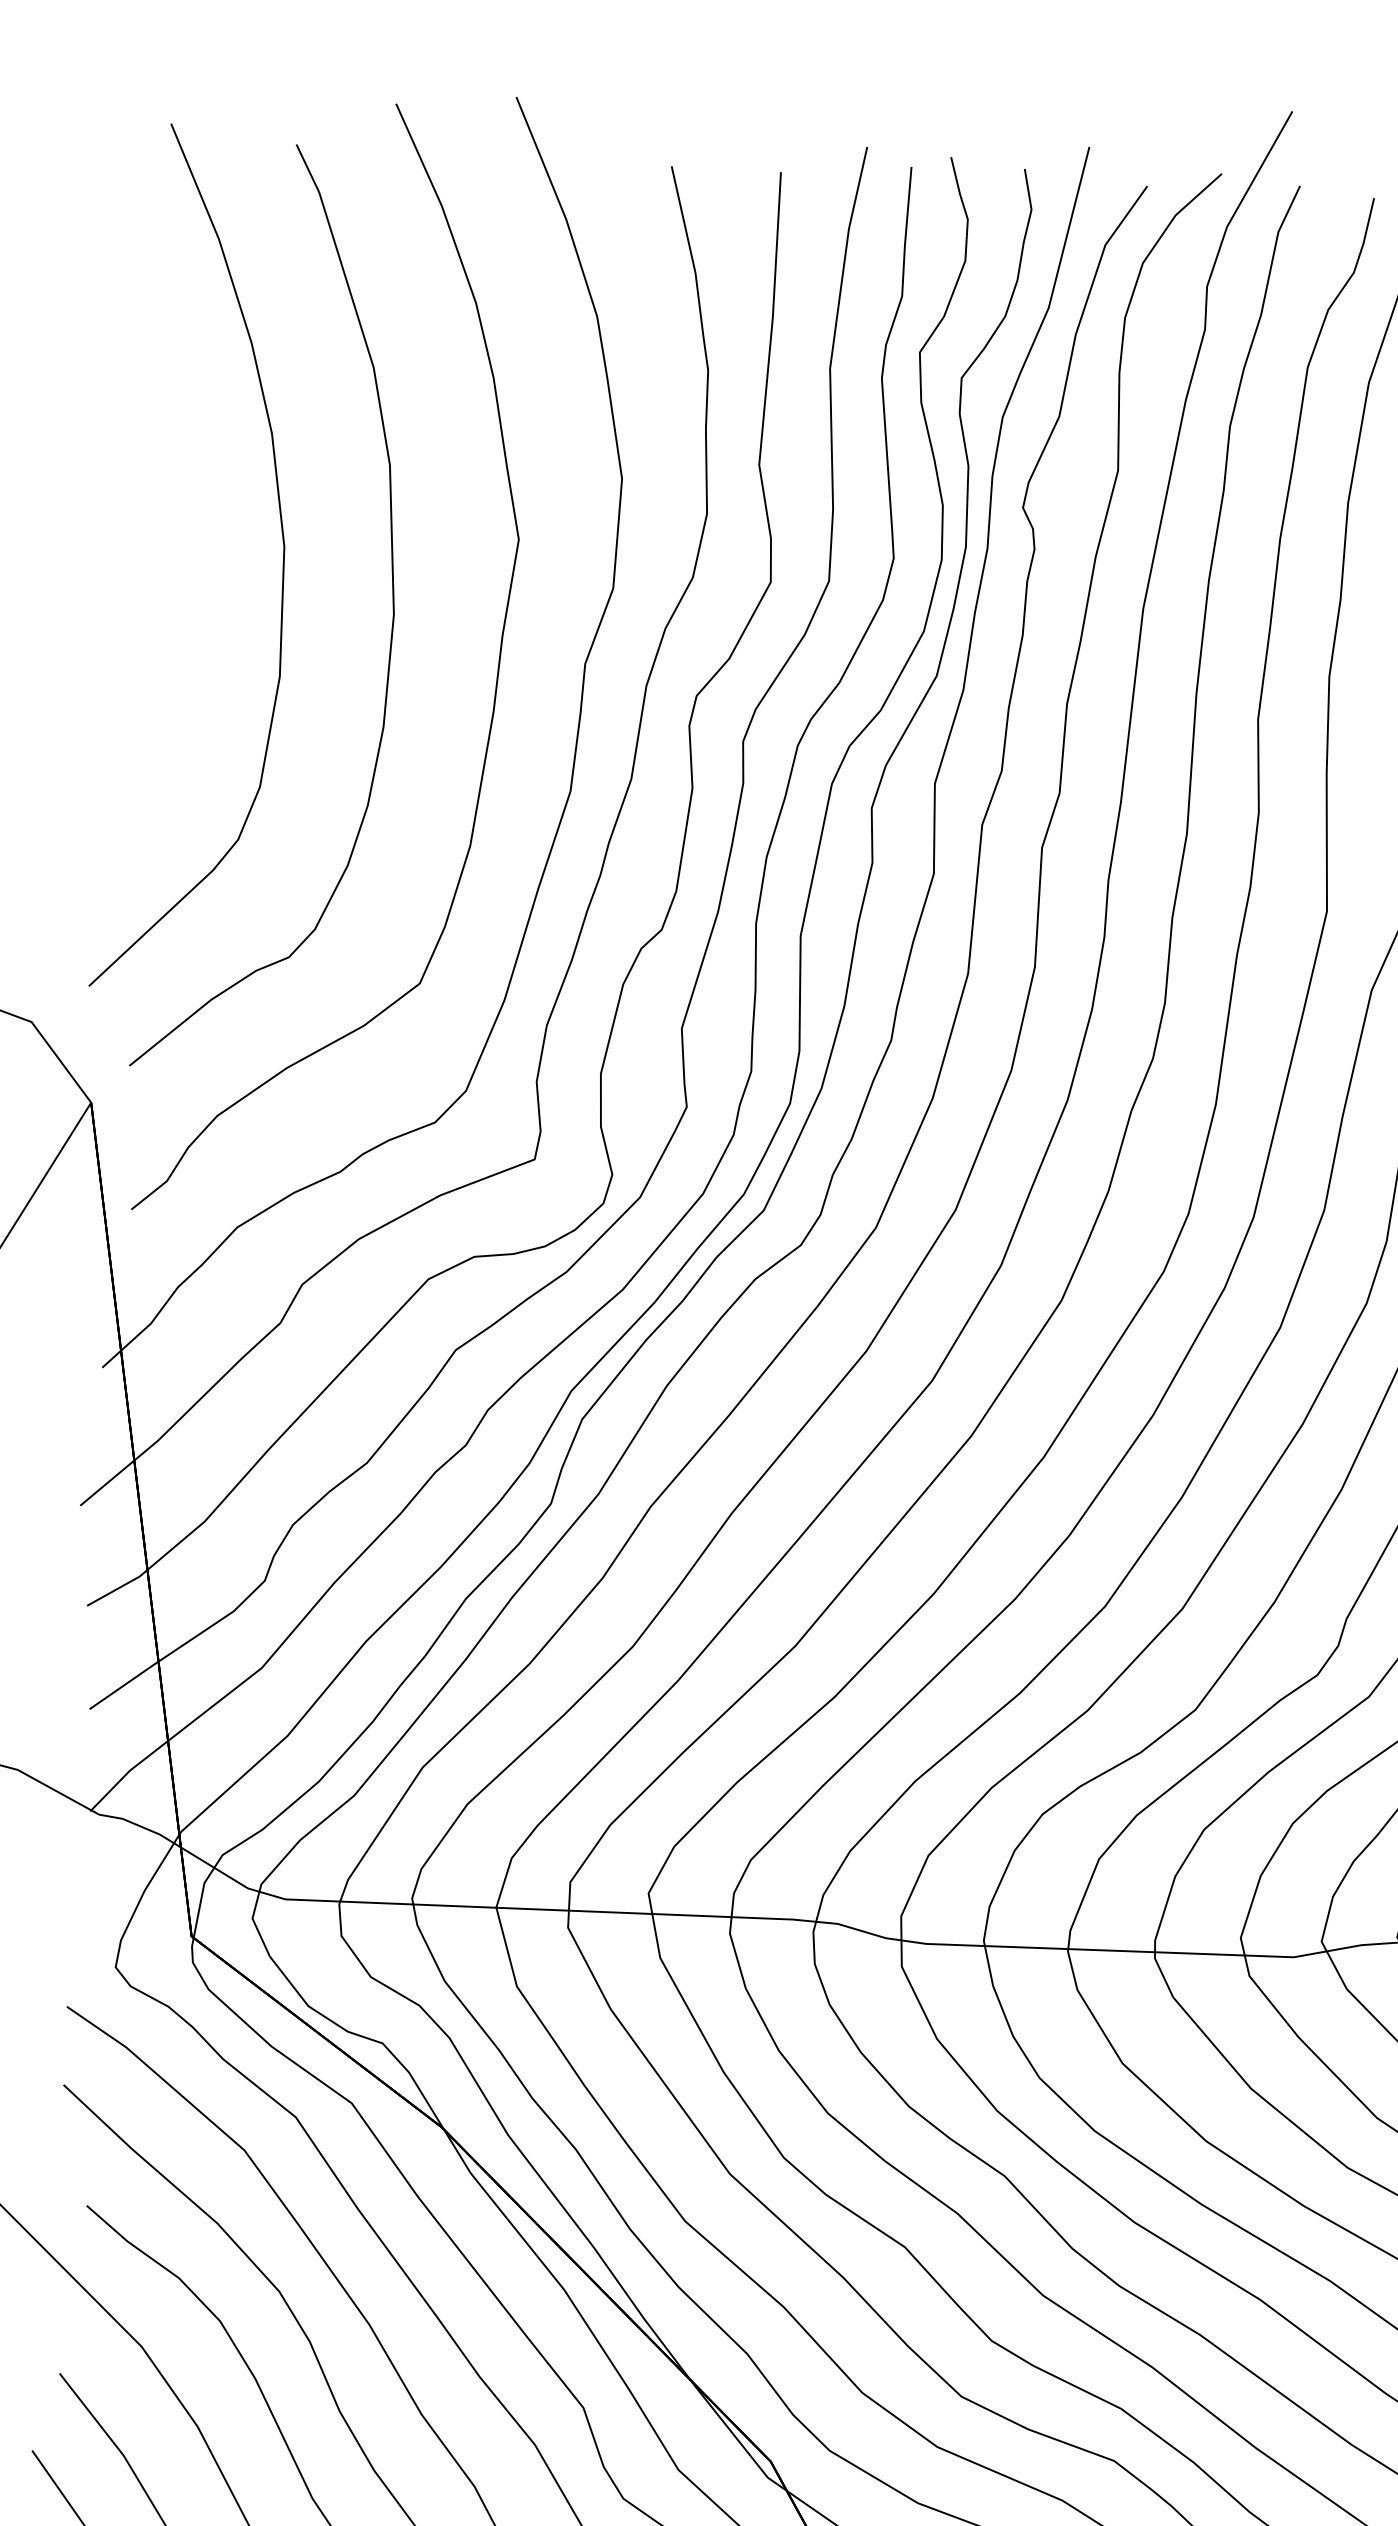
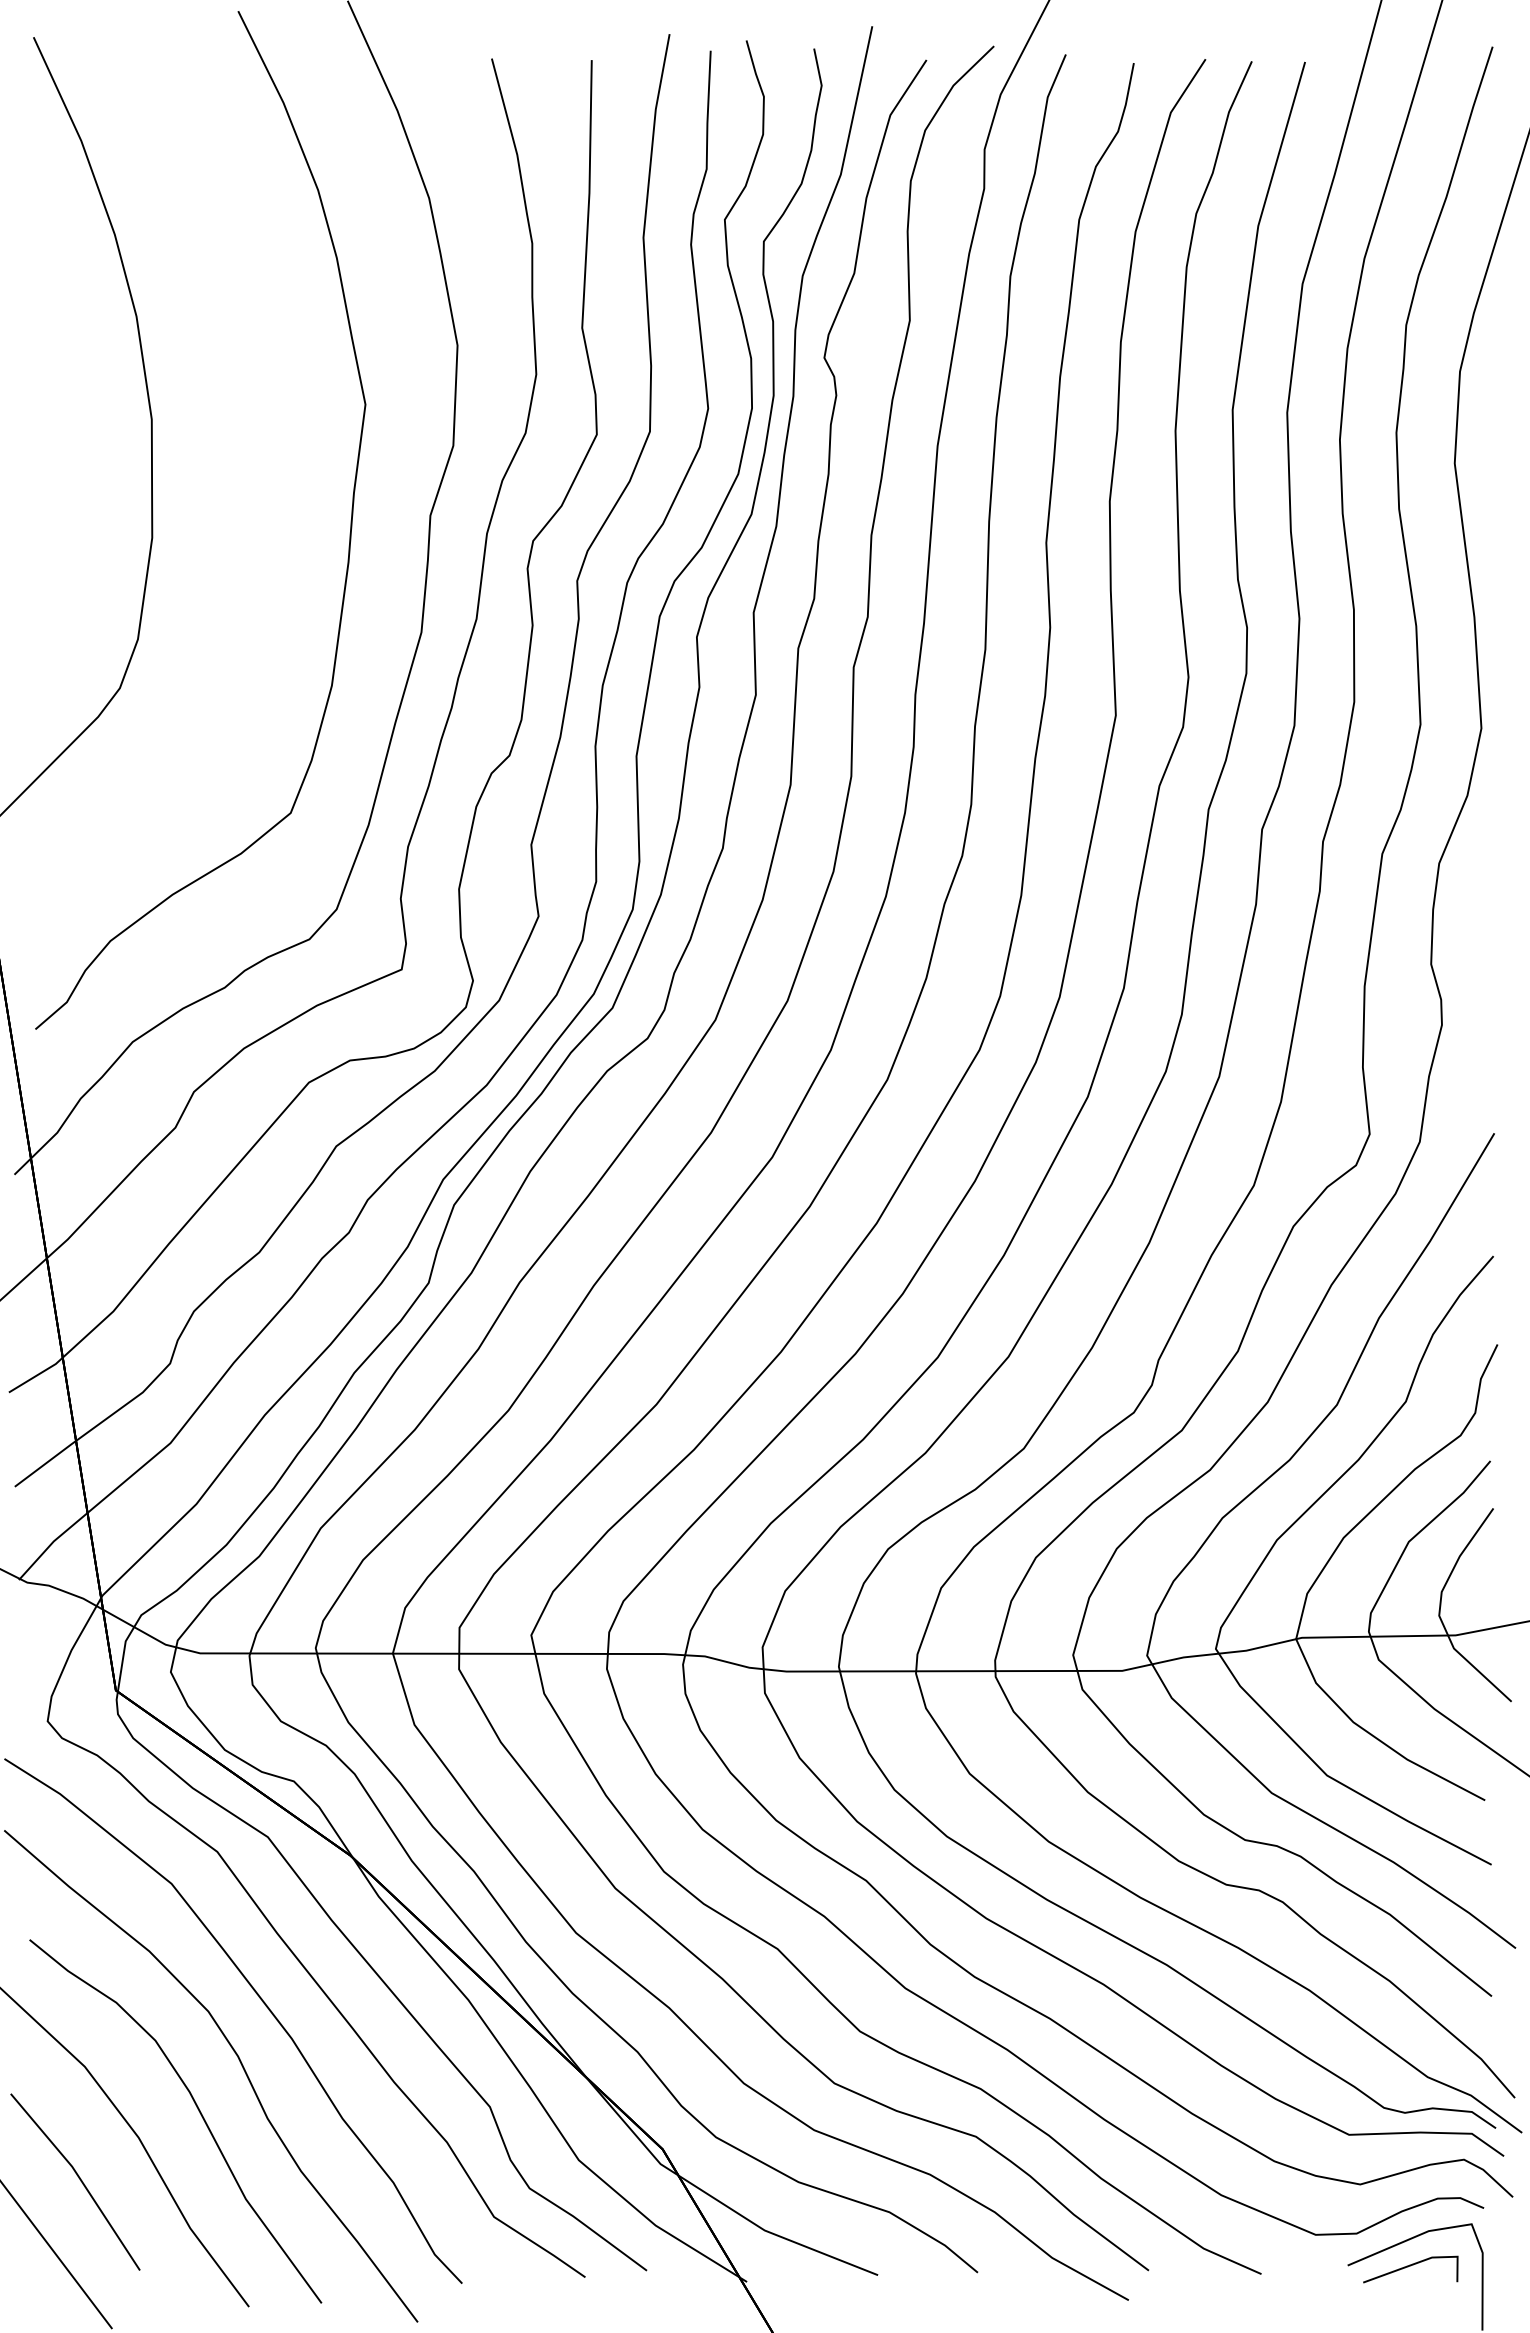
curve: (392, 609) -> (252, 472), removed

